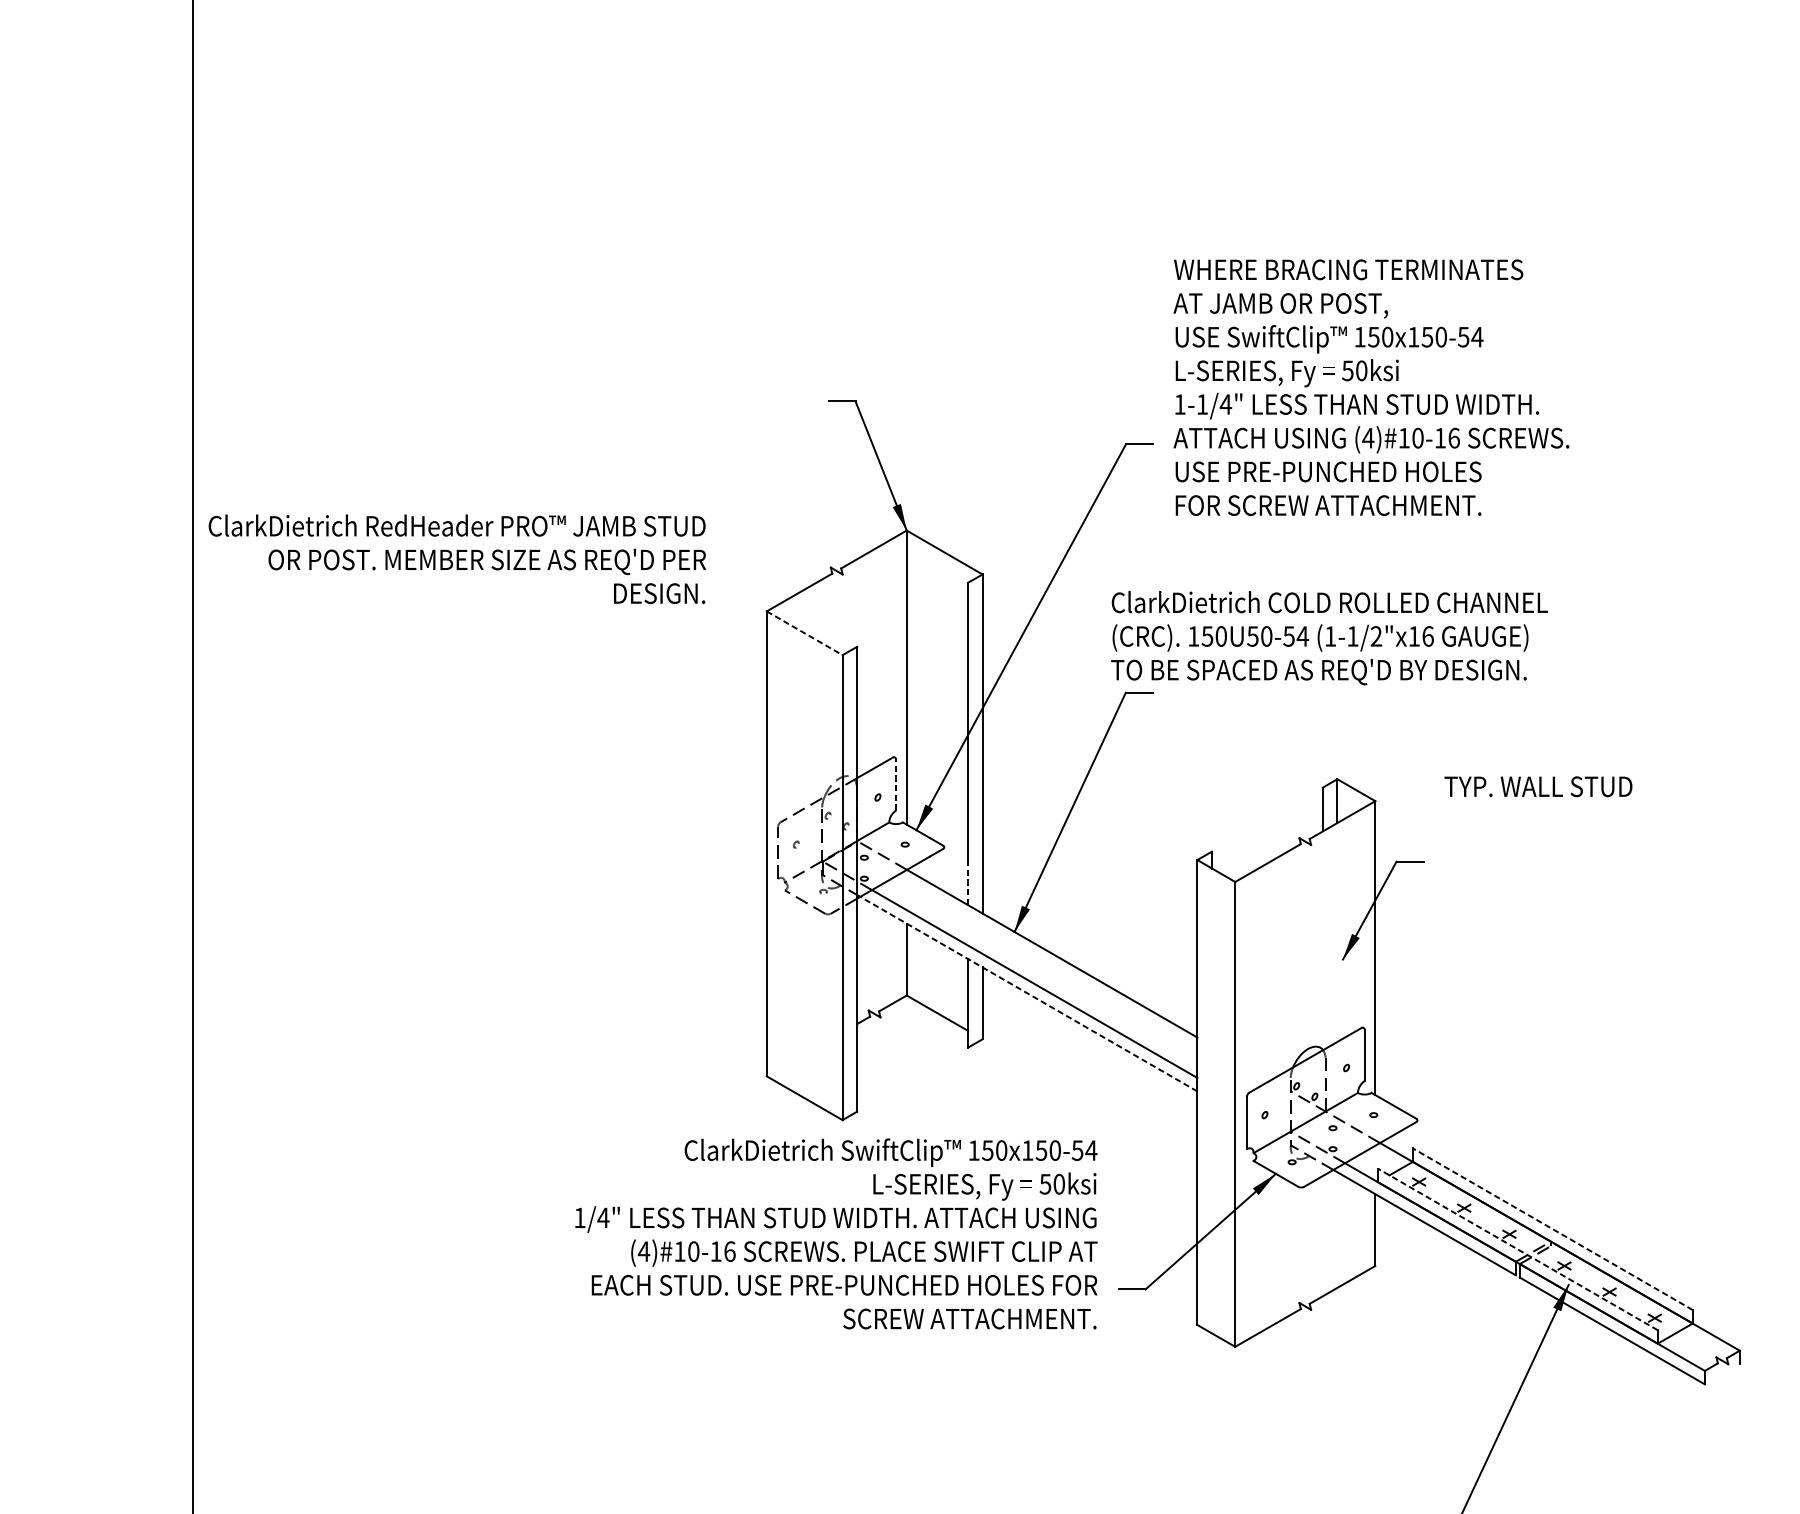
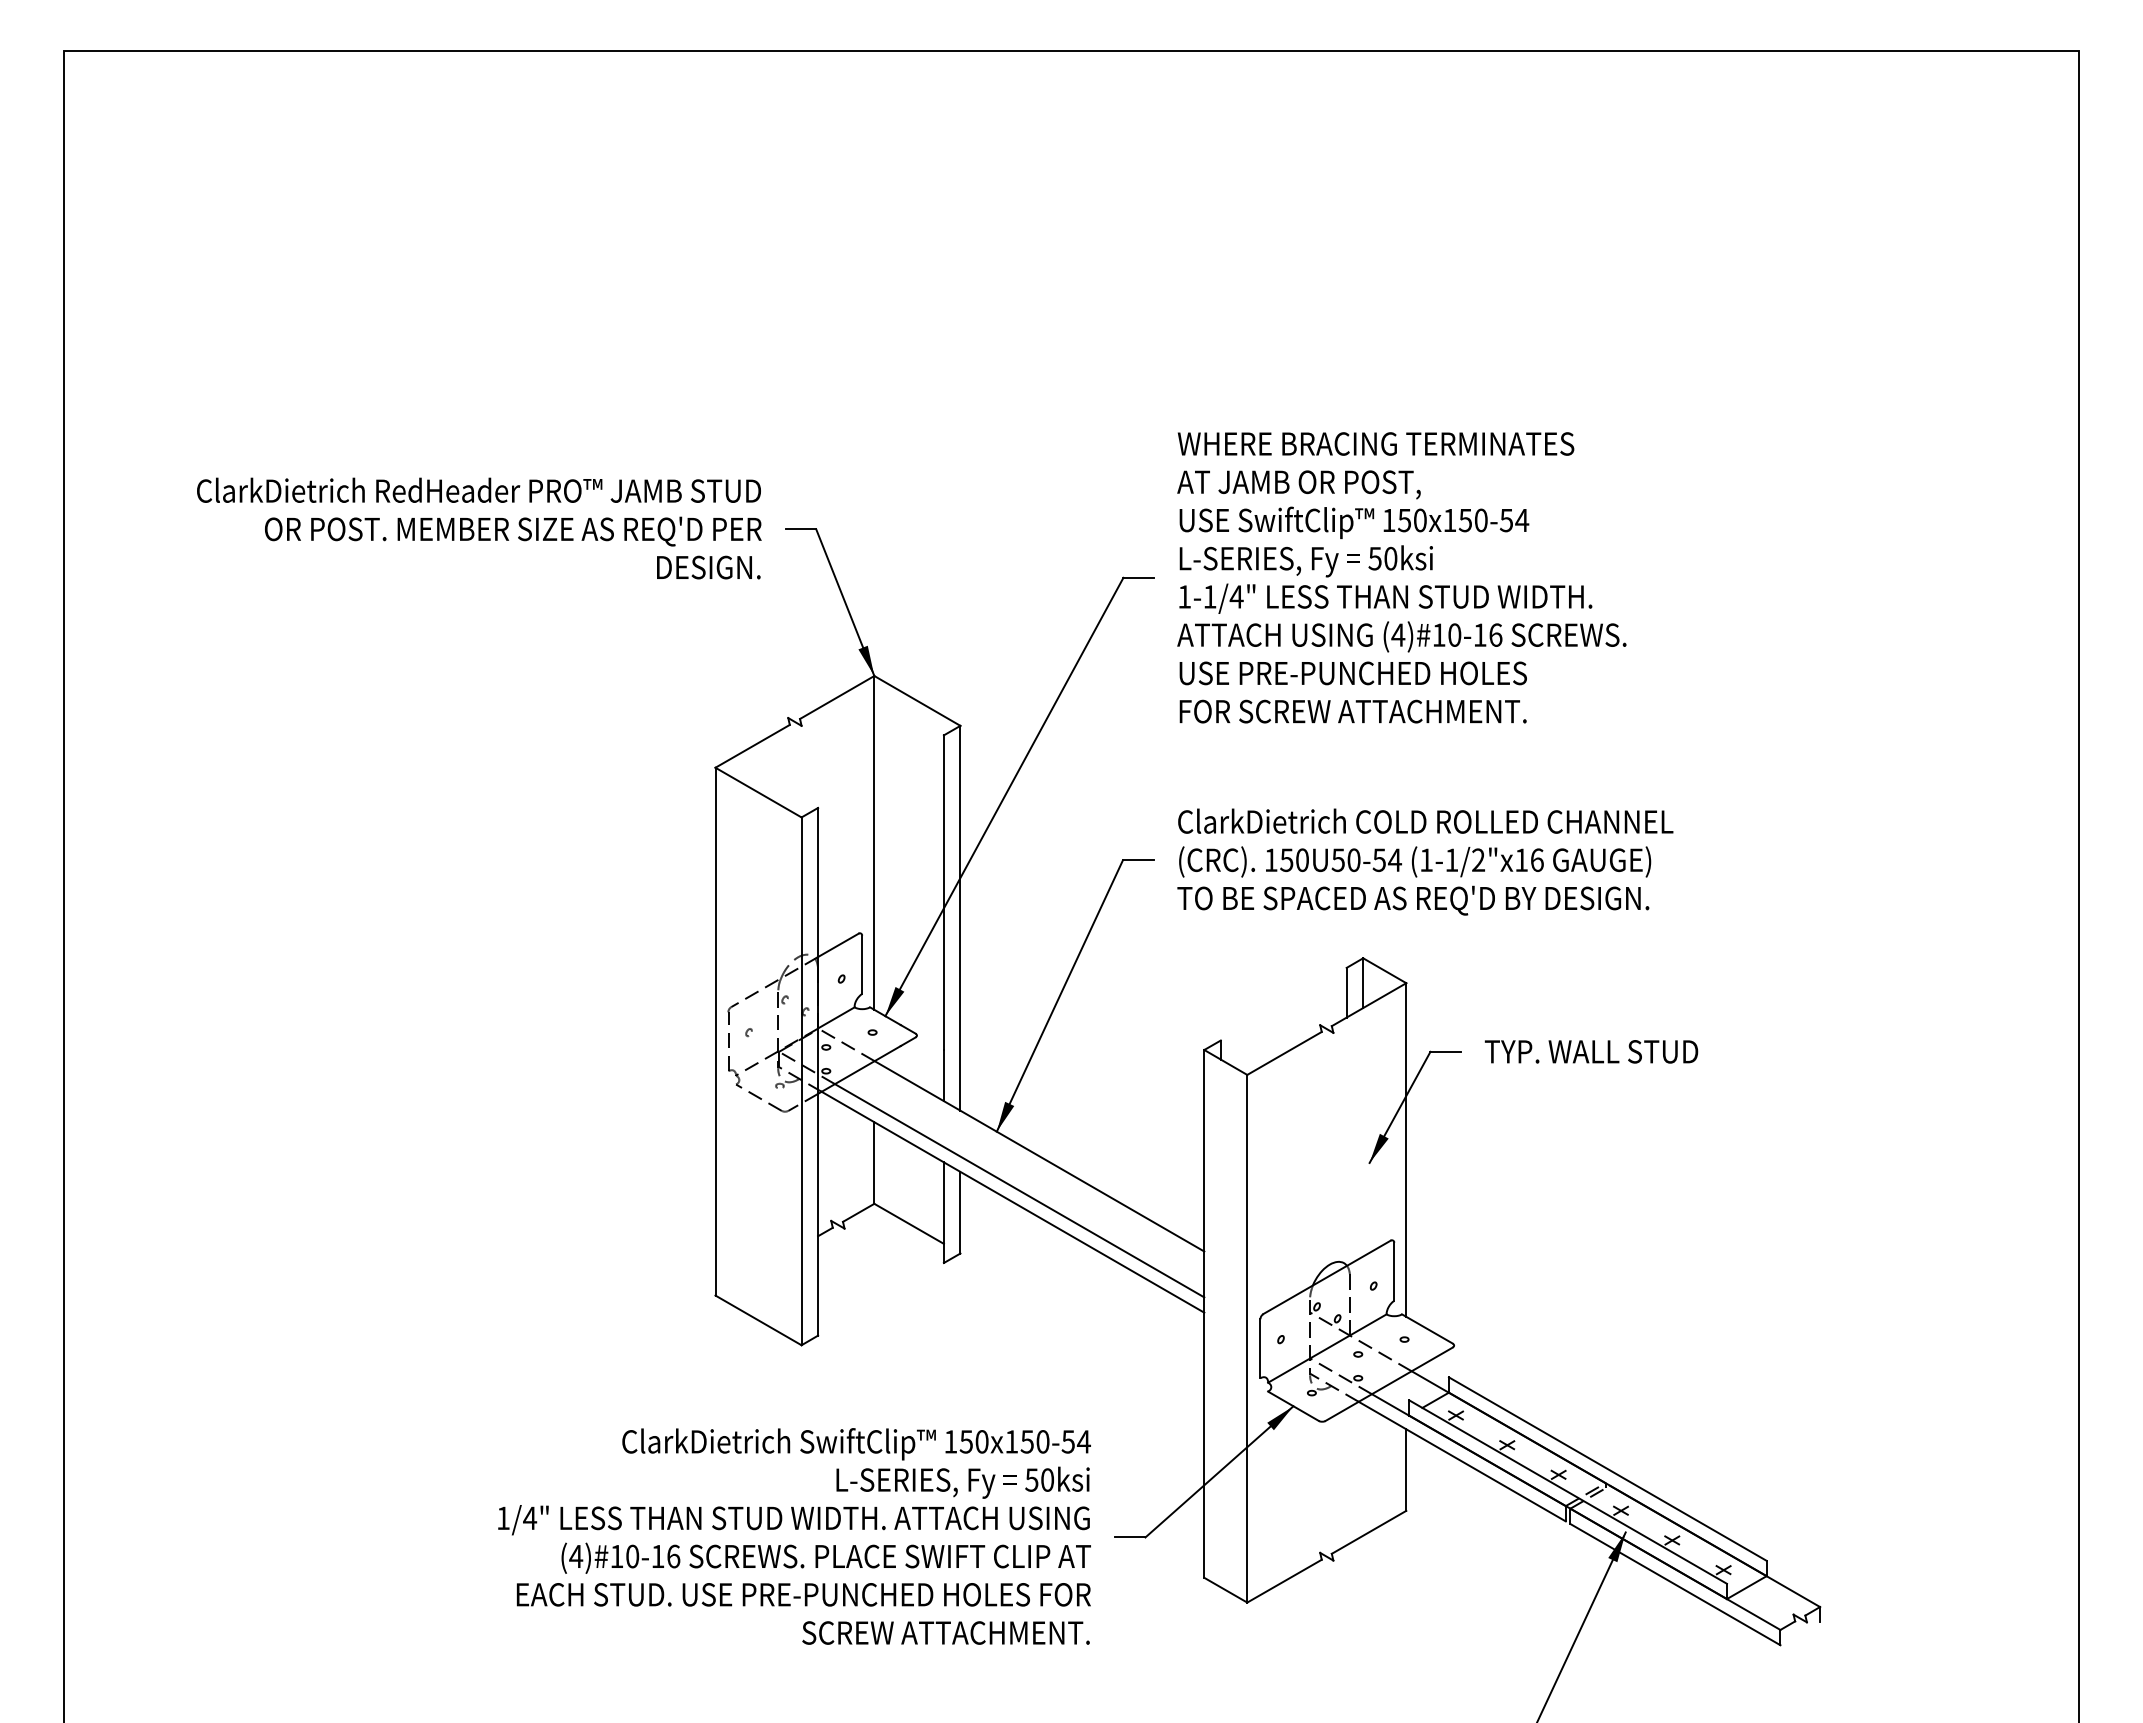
text: (1371, 387) -> (1401, 577), moved
text: (457, 559) -> (479, 528), moved
line: (804, 633) -> (758, 792), dashed -> solid
text: (1329, 637) -> (1425, 861), moved
line: (896, 784) -> (862, 964), dashed -> solid
text: (1538, 786) -> (1591, 1051), moved
line: (967, 882) -> (943, 1075), dashed -> solid
line: (1028, 994) -> (1012, 1202), dashed -> solid
line: (1552, 1228) -> (1607, 1468), dashed -> solid
text: (836, 1233) -> (794, 1536), moved
line: (1517, 1248) -> (1567, 1491), dashed -> solid

